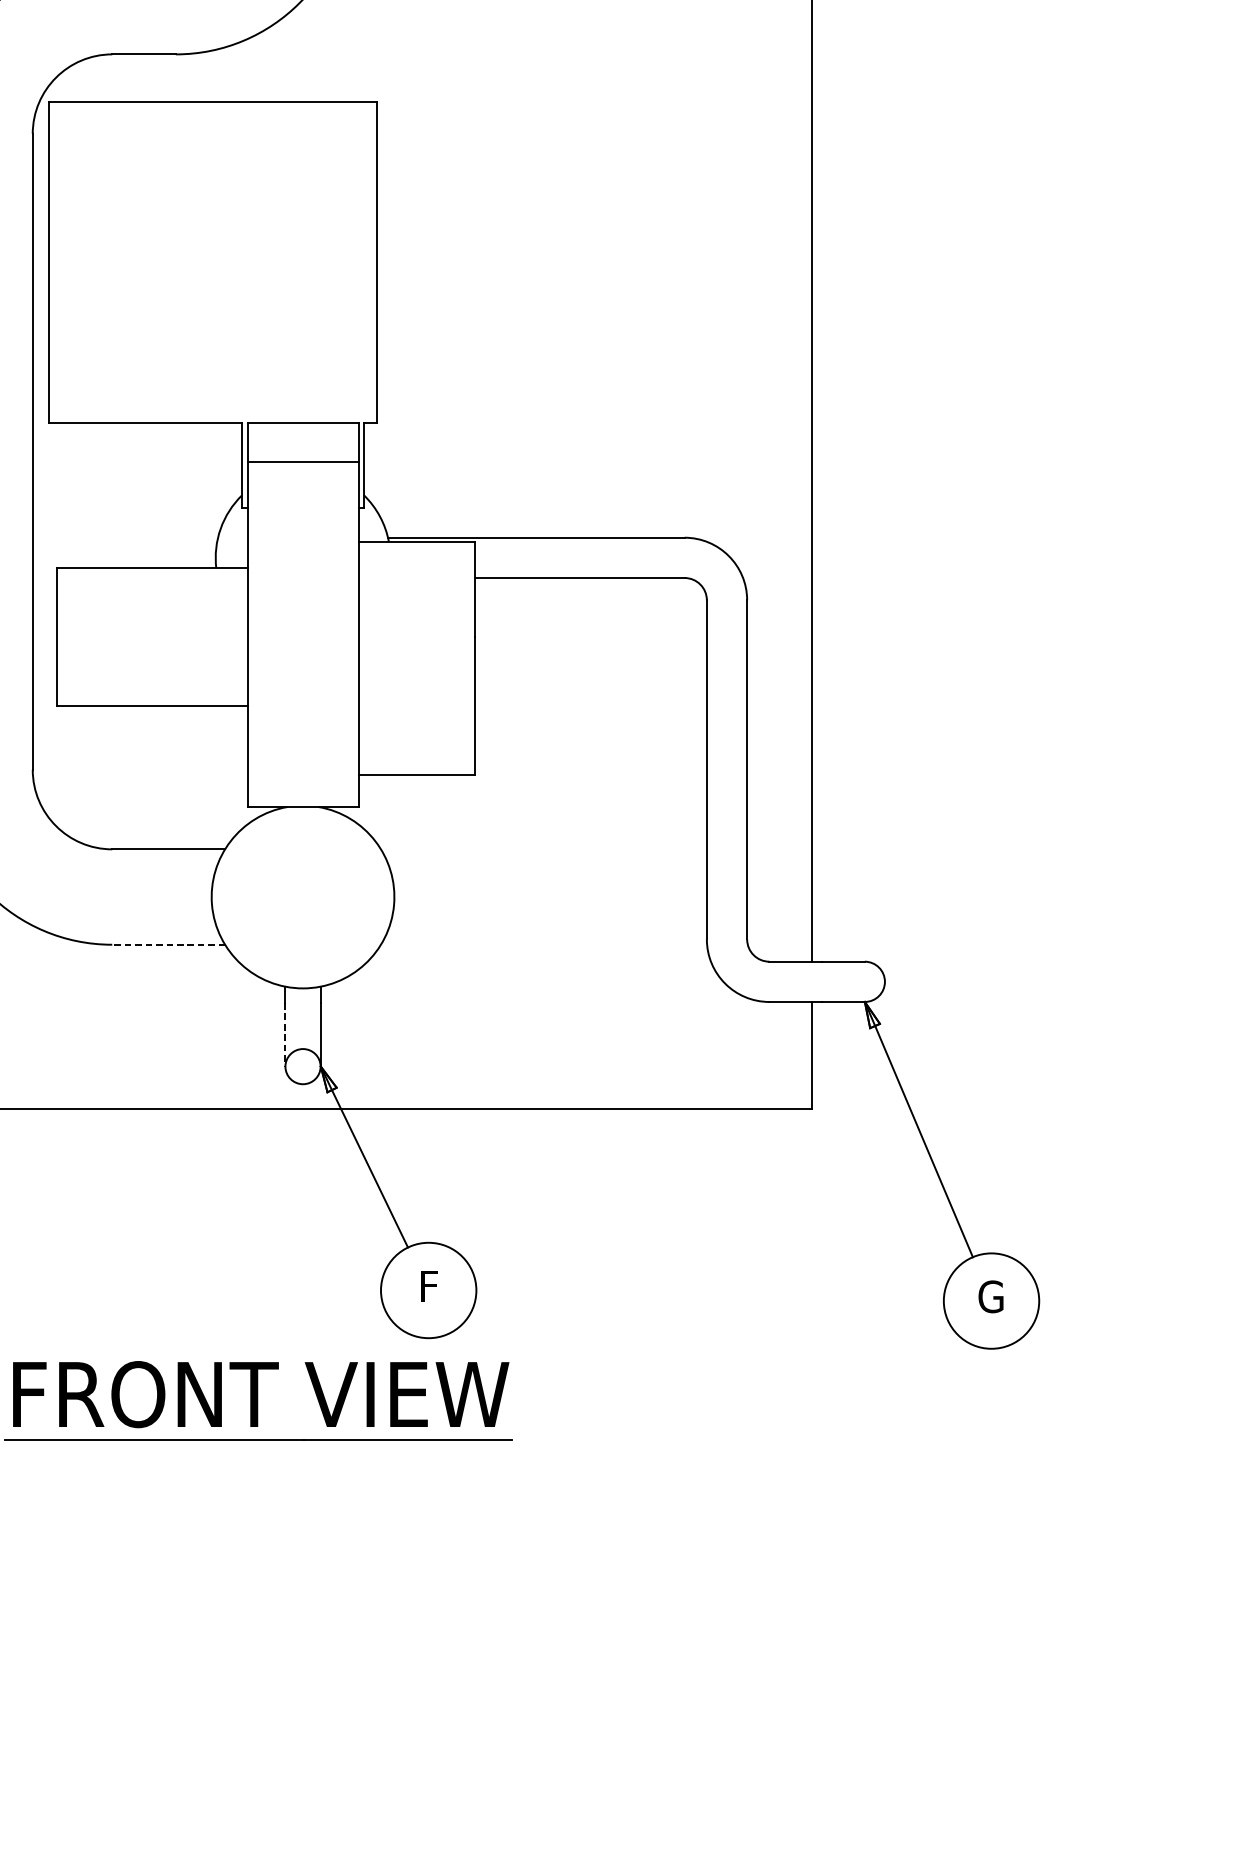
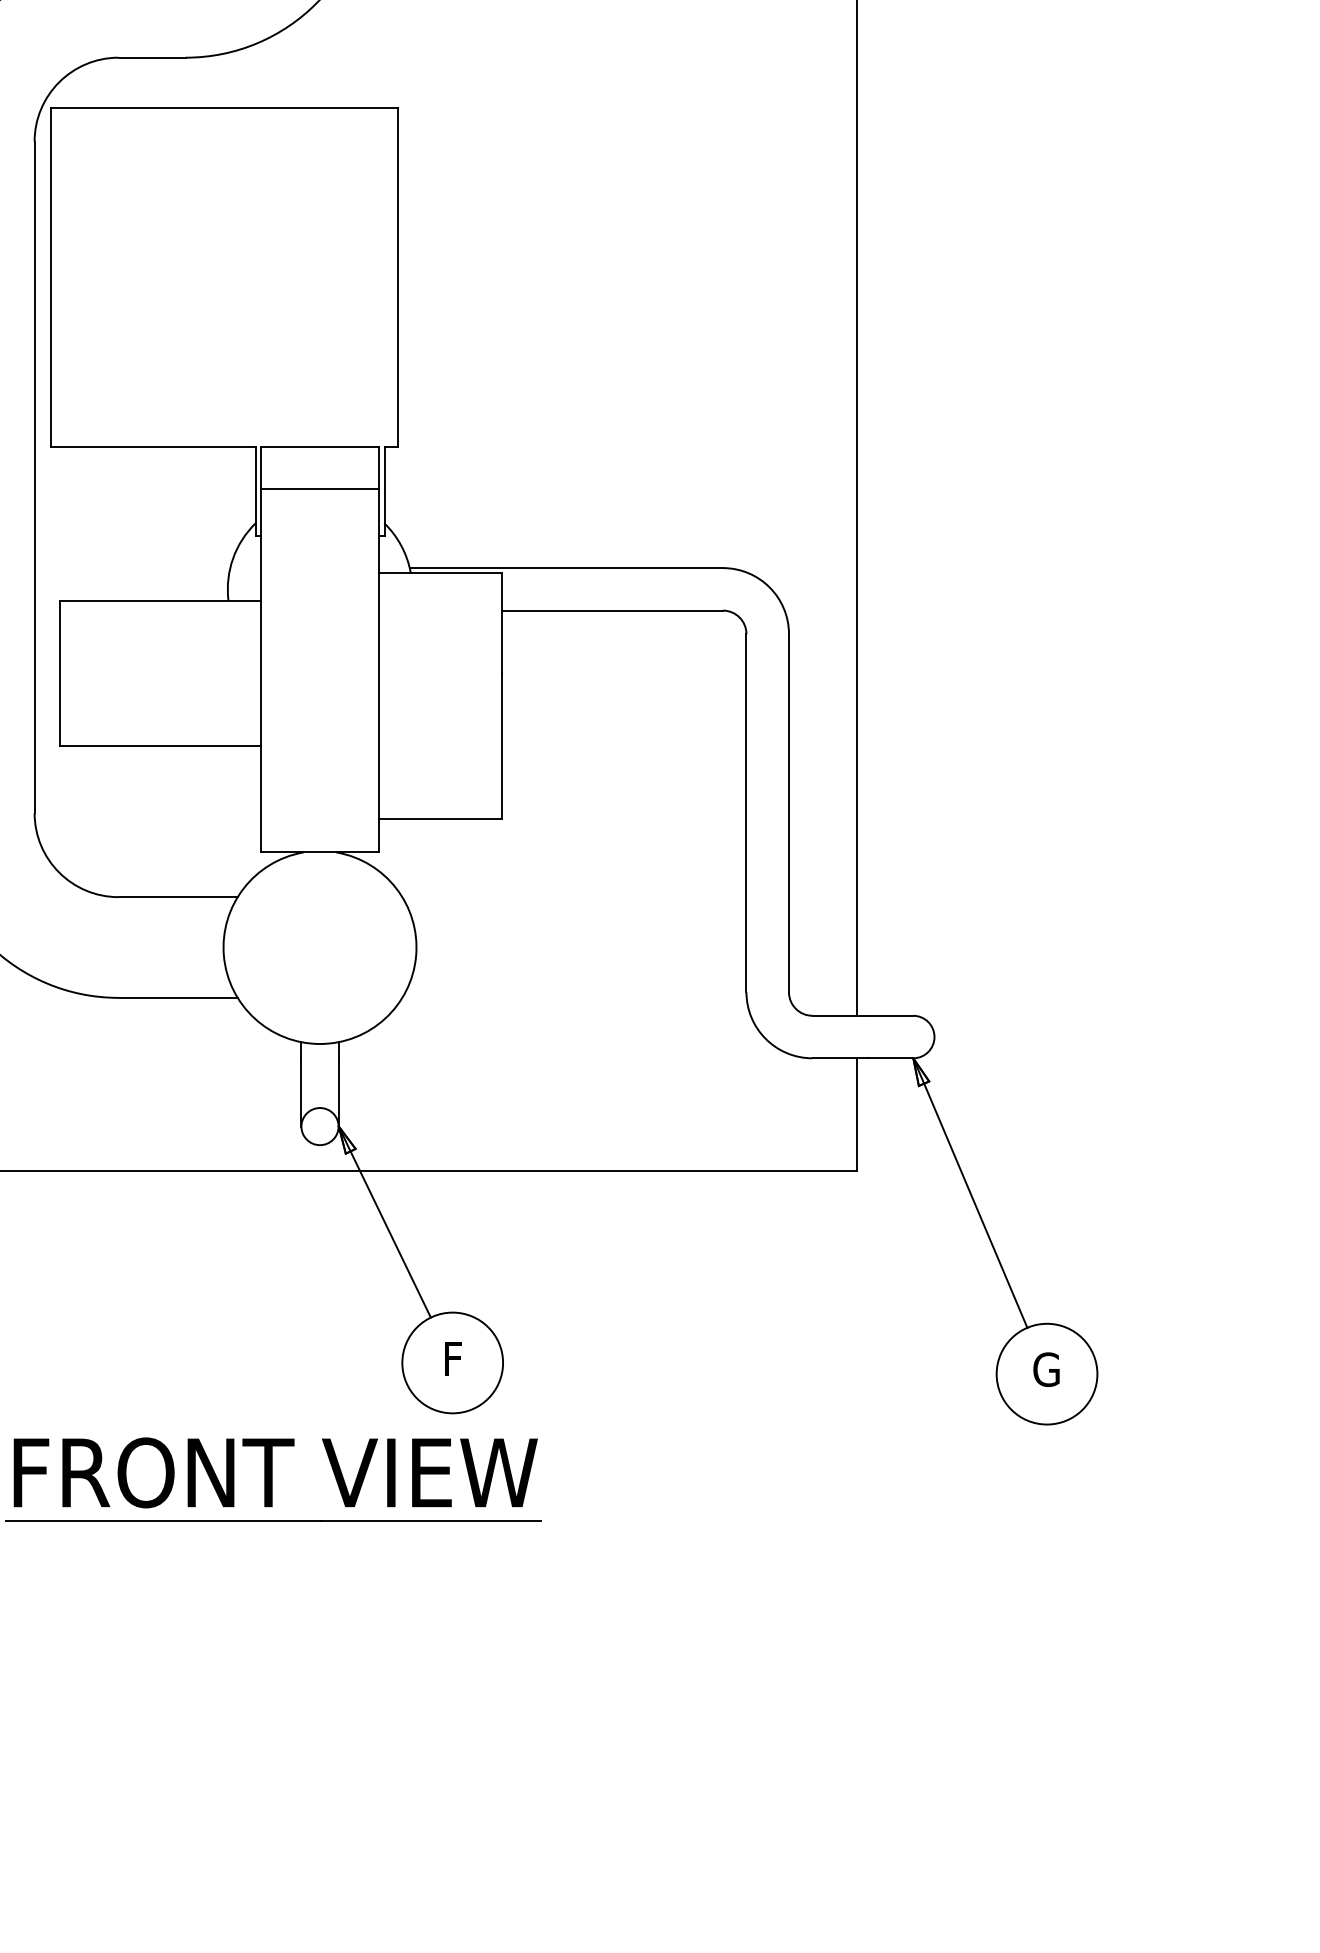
line: (169, 944) -> (178, 997), dashed -> solid
line: (285, 1035) -> (301, 1093), dashed -> solid

